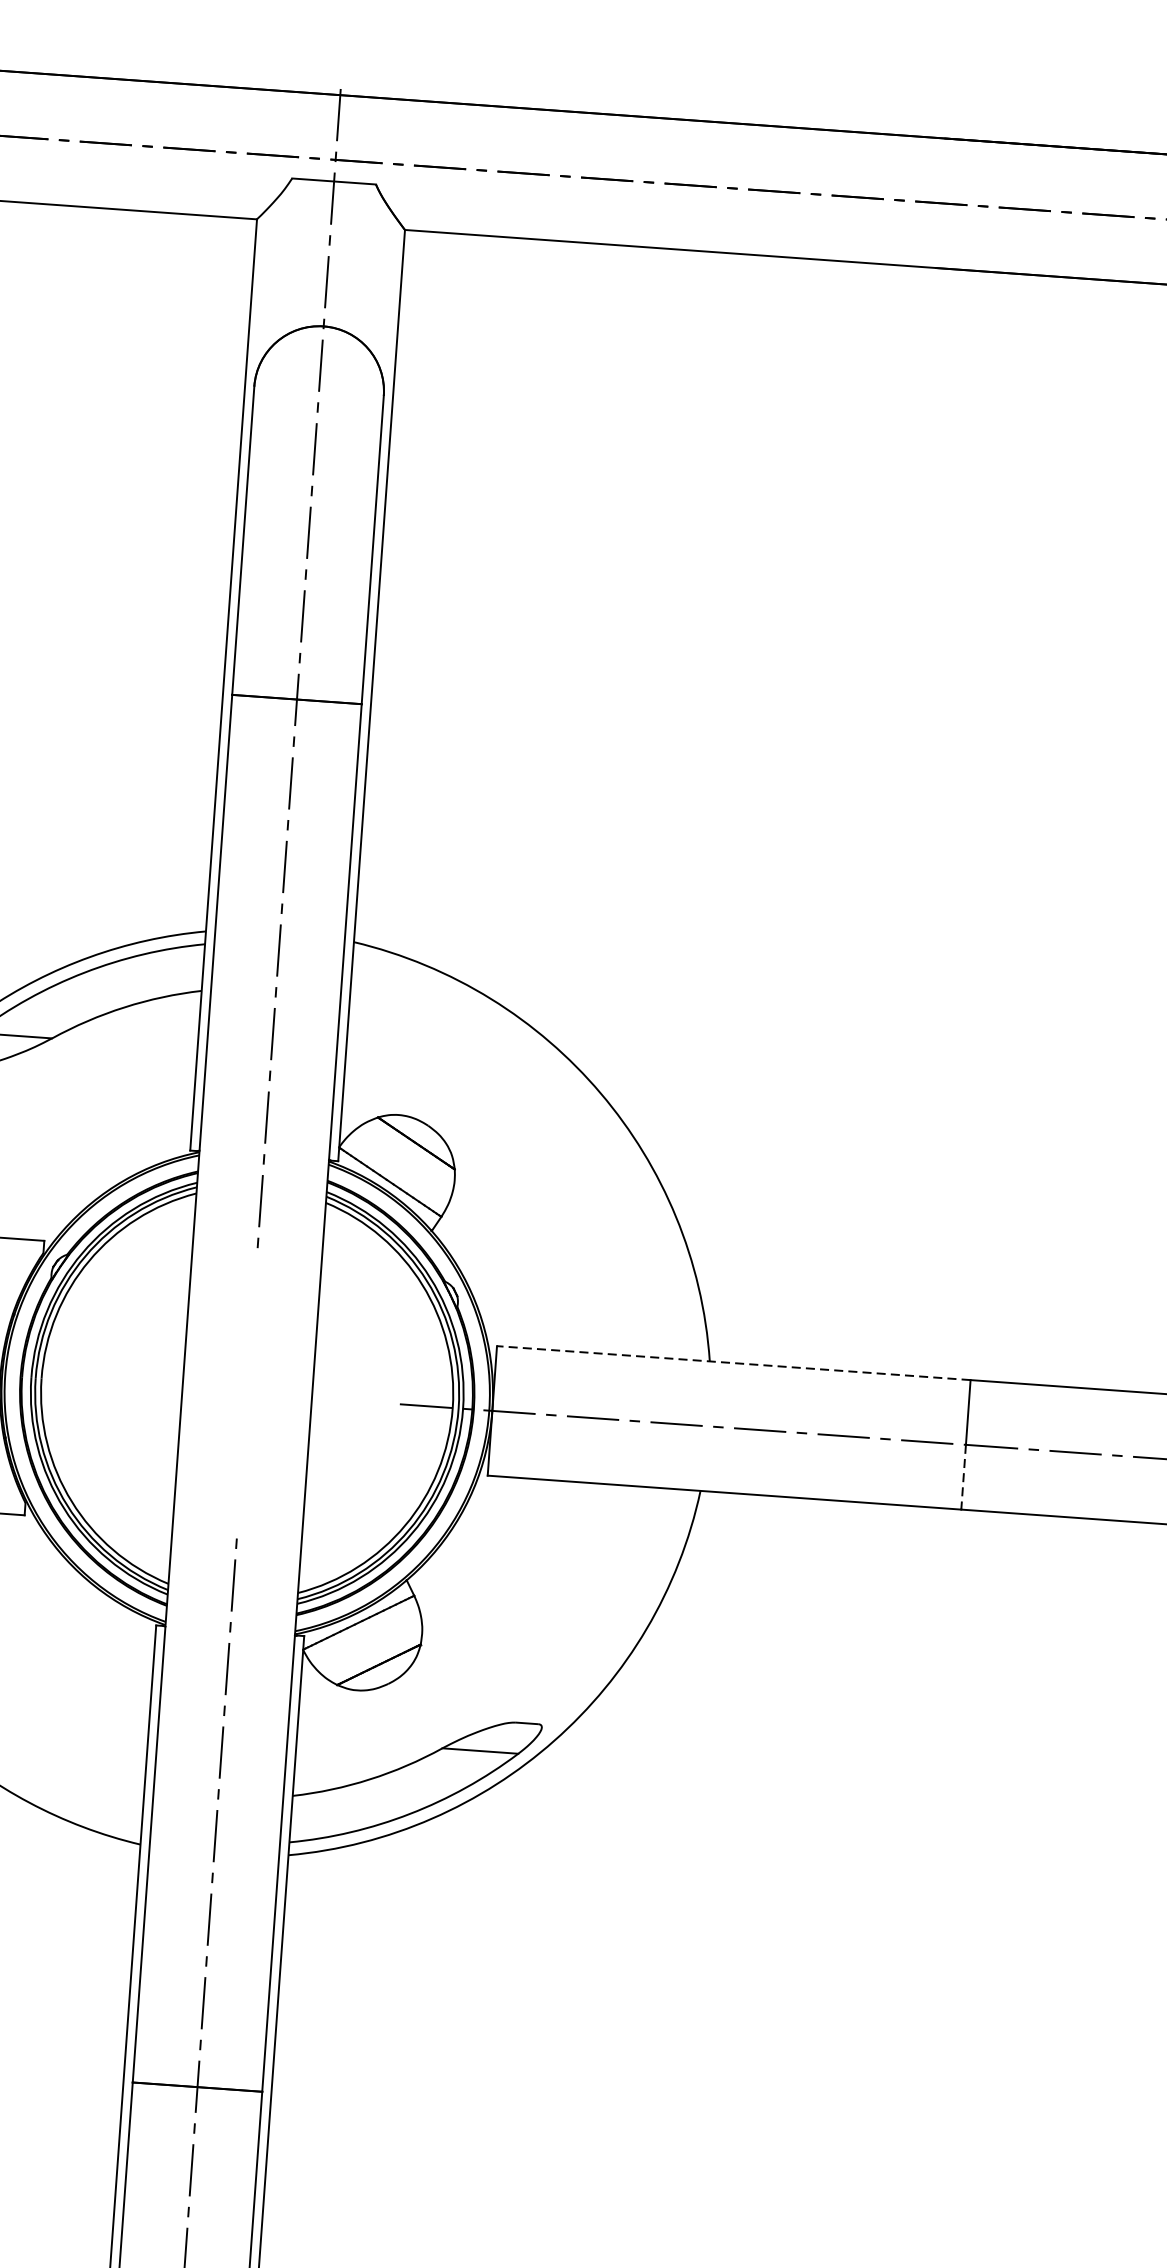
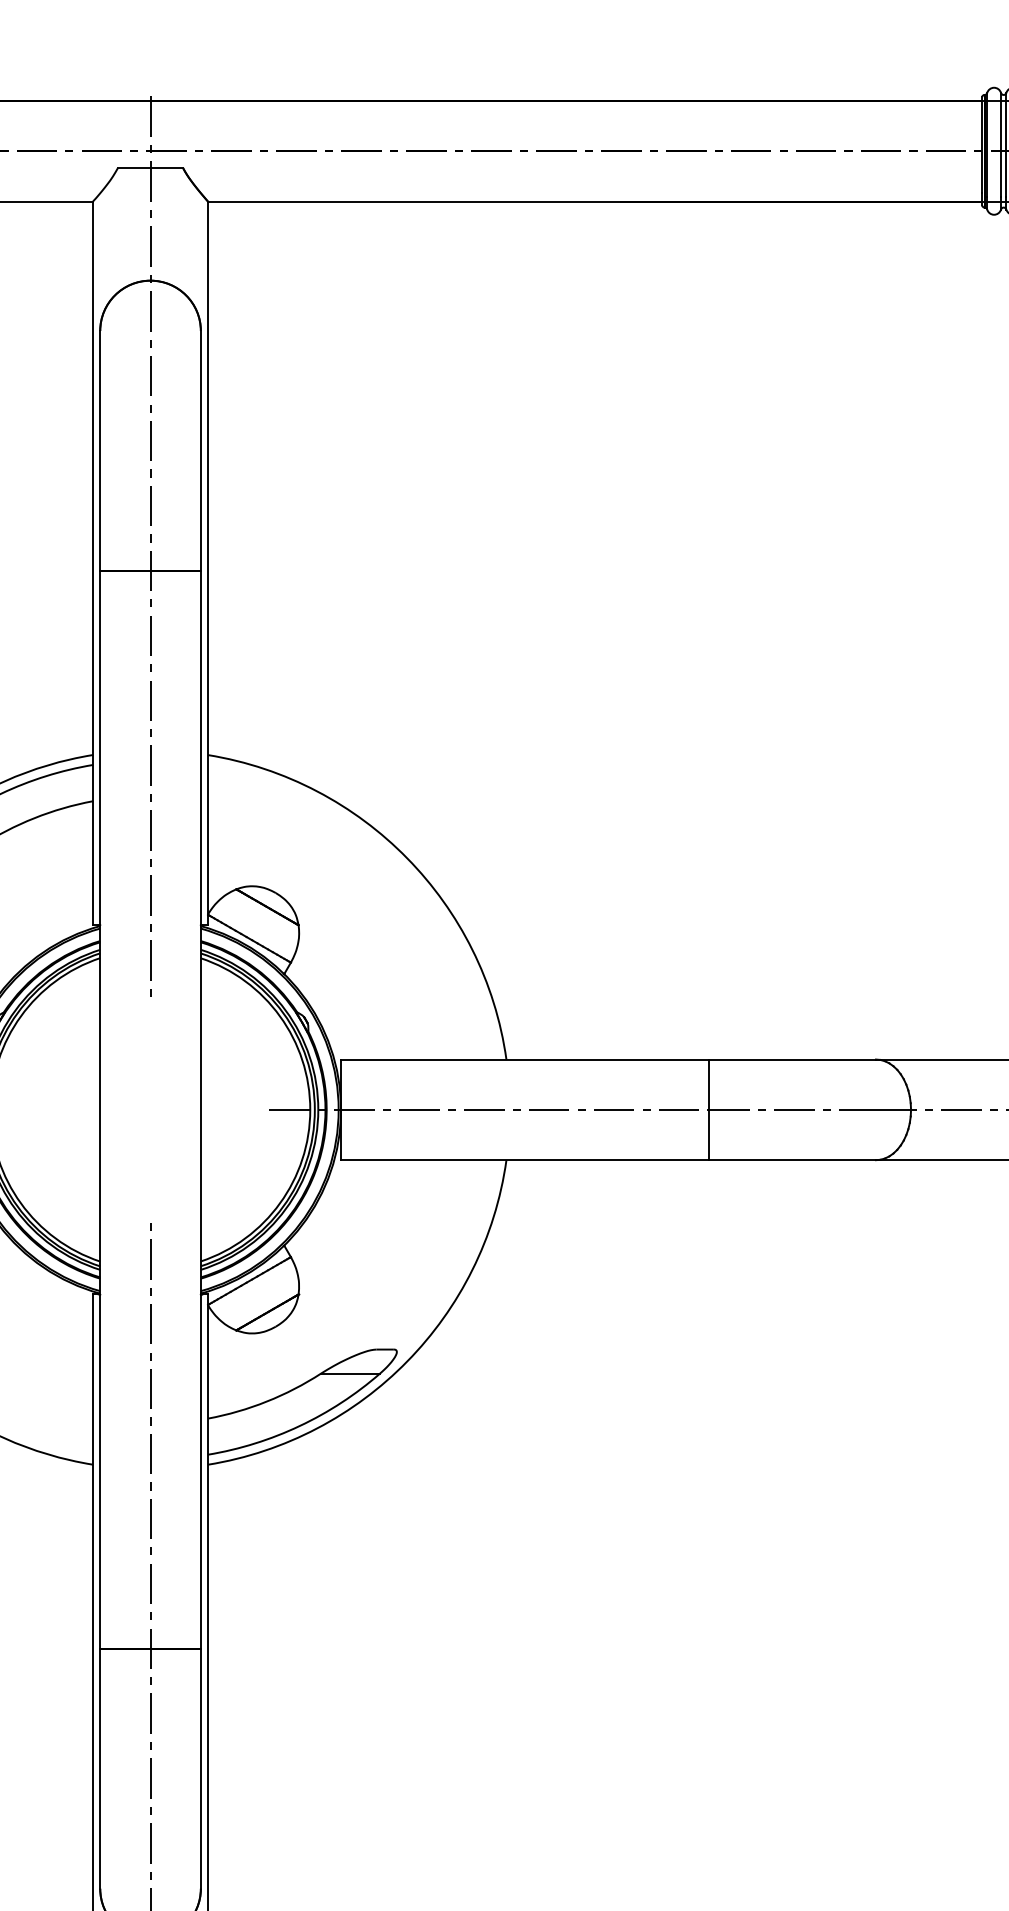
line: (733, 1363) -> (524, 1059), dashed -> solid
line: (964, 1477) -> (709, 1135), dashed -> solid

